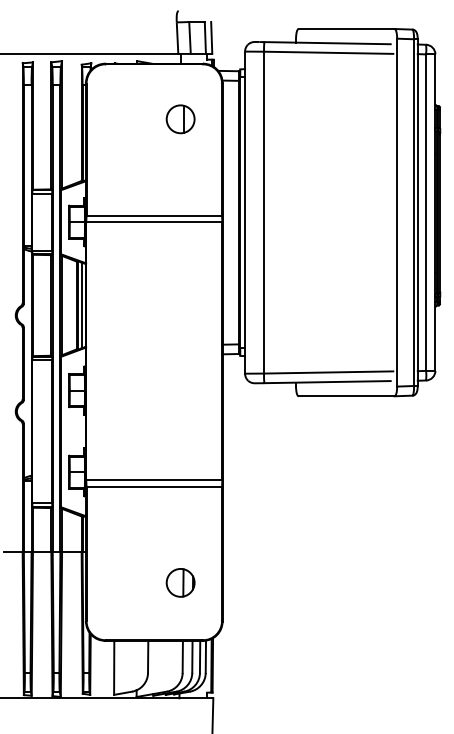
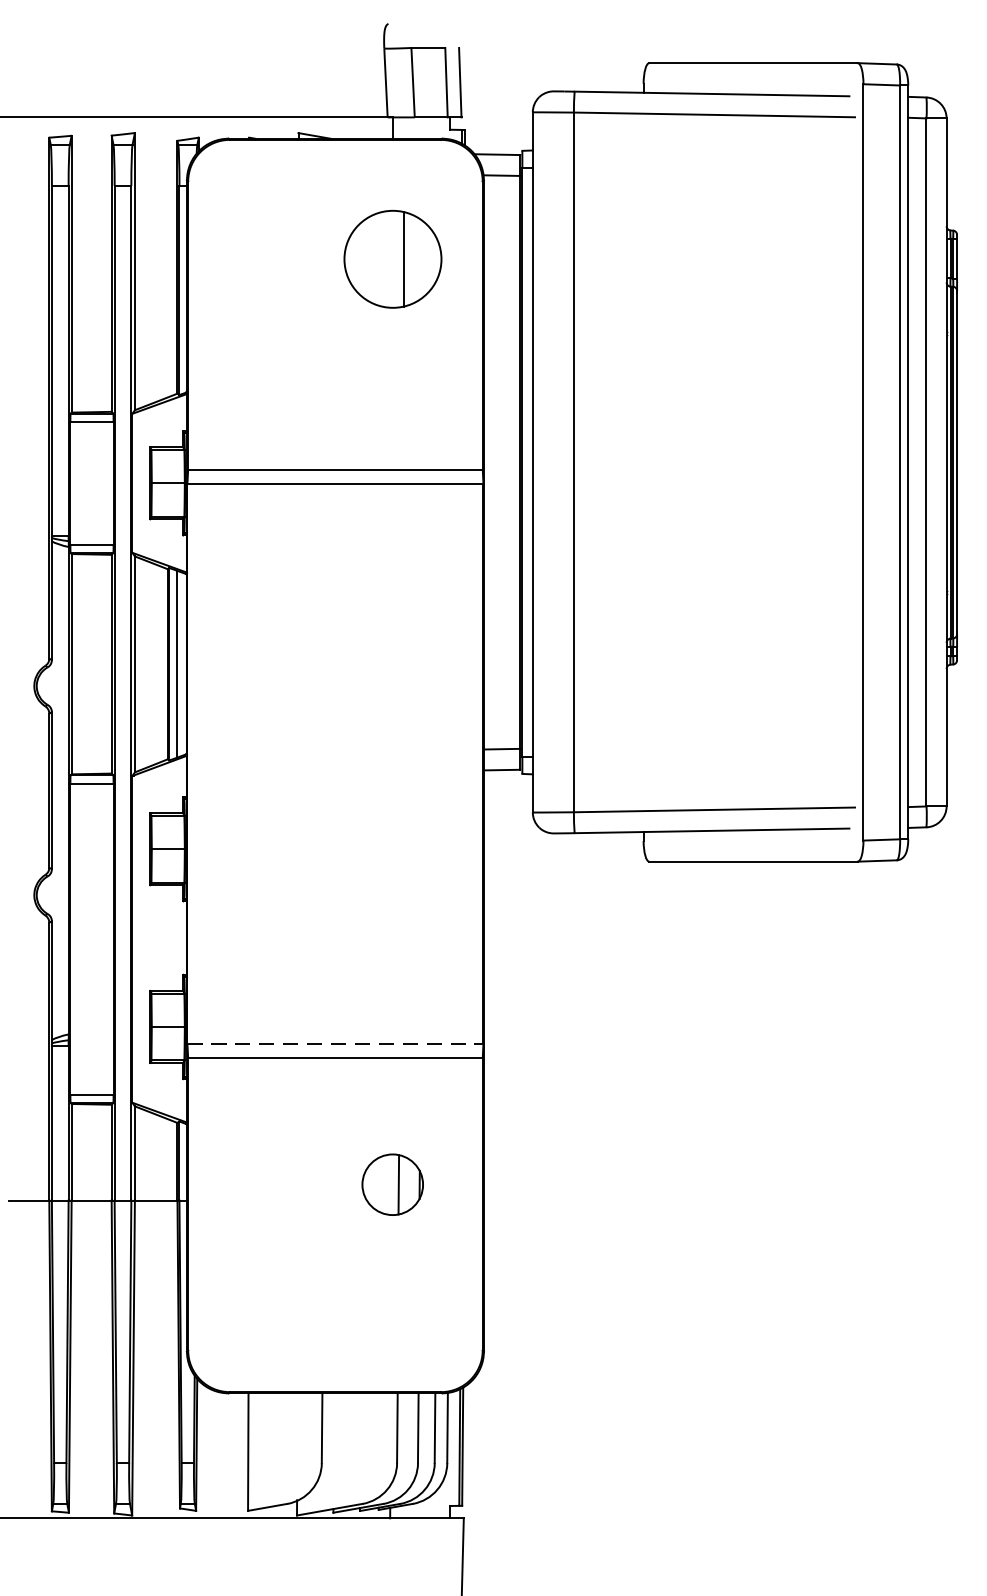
part: (180, 119) -> (392, 259), size x1.6
line: (154, 480) -> (335, 1044), solid -> dashed
part: (180, 582) -> (392, 1183), moved

